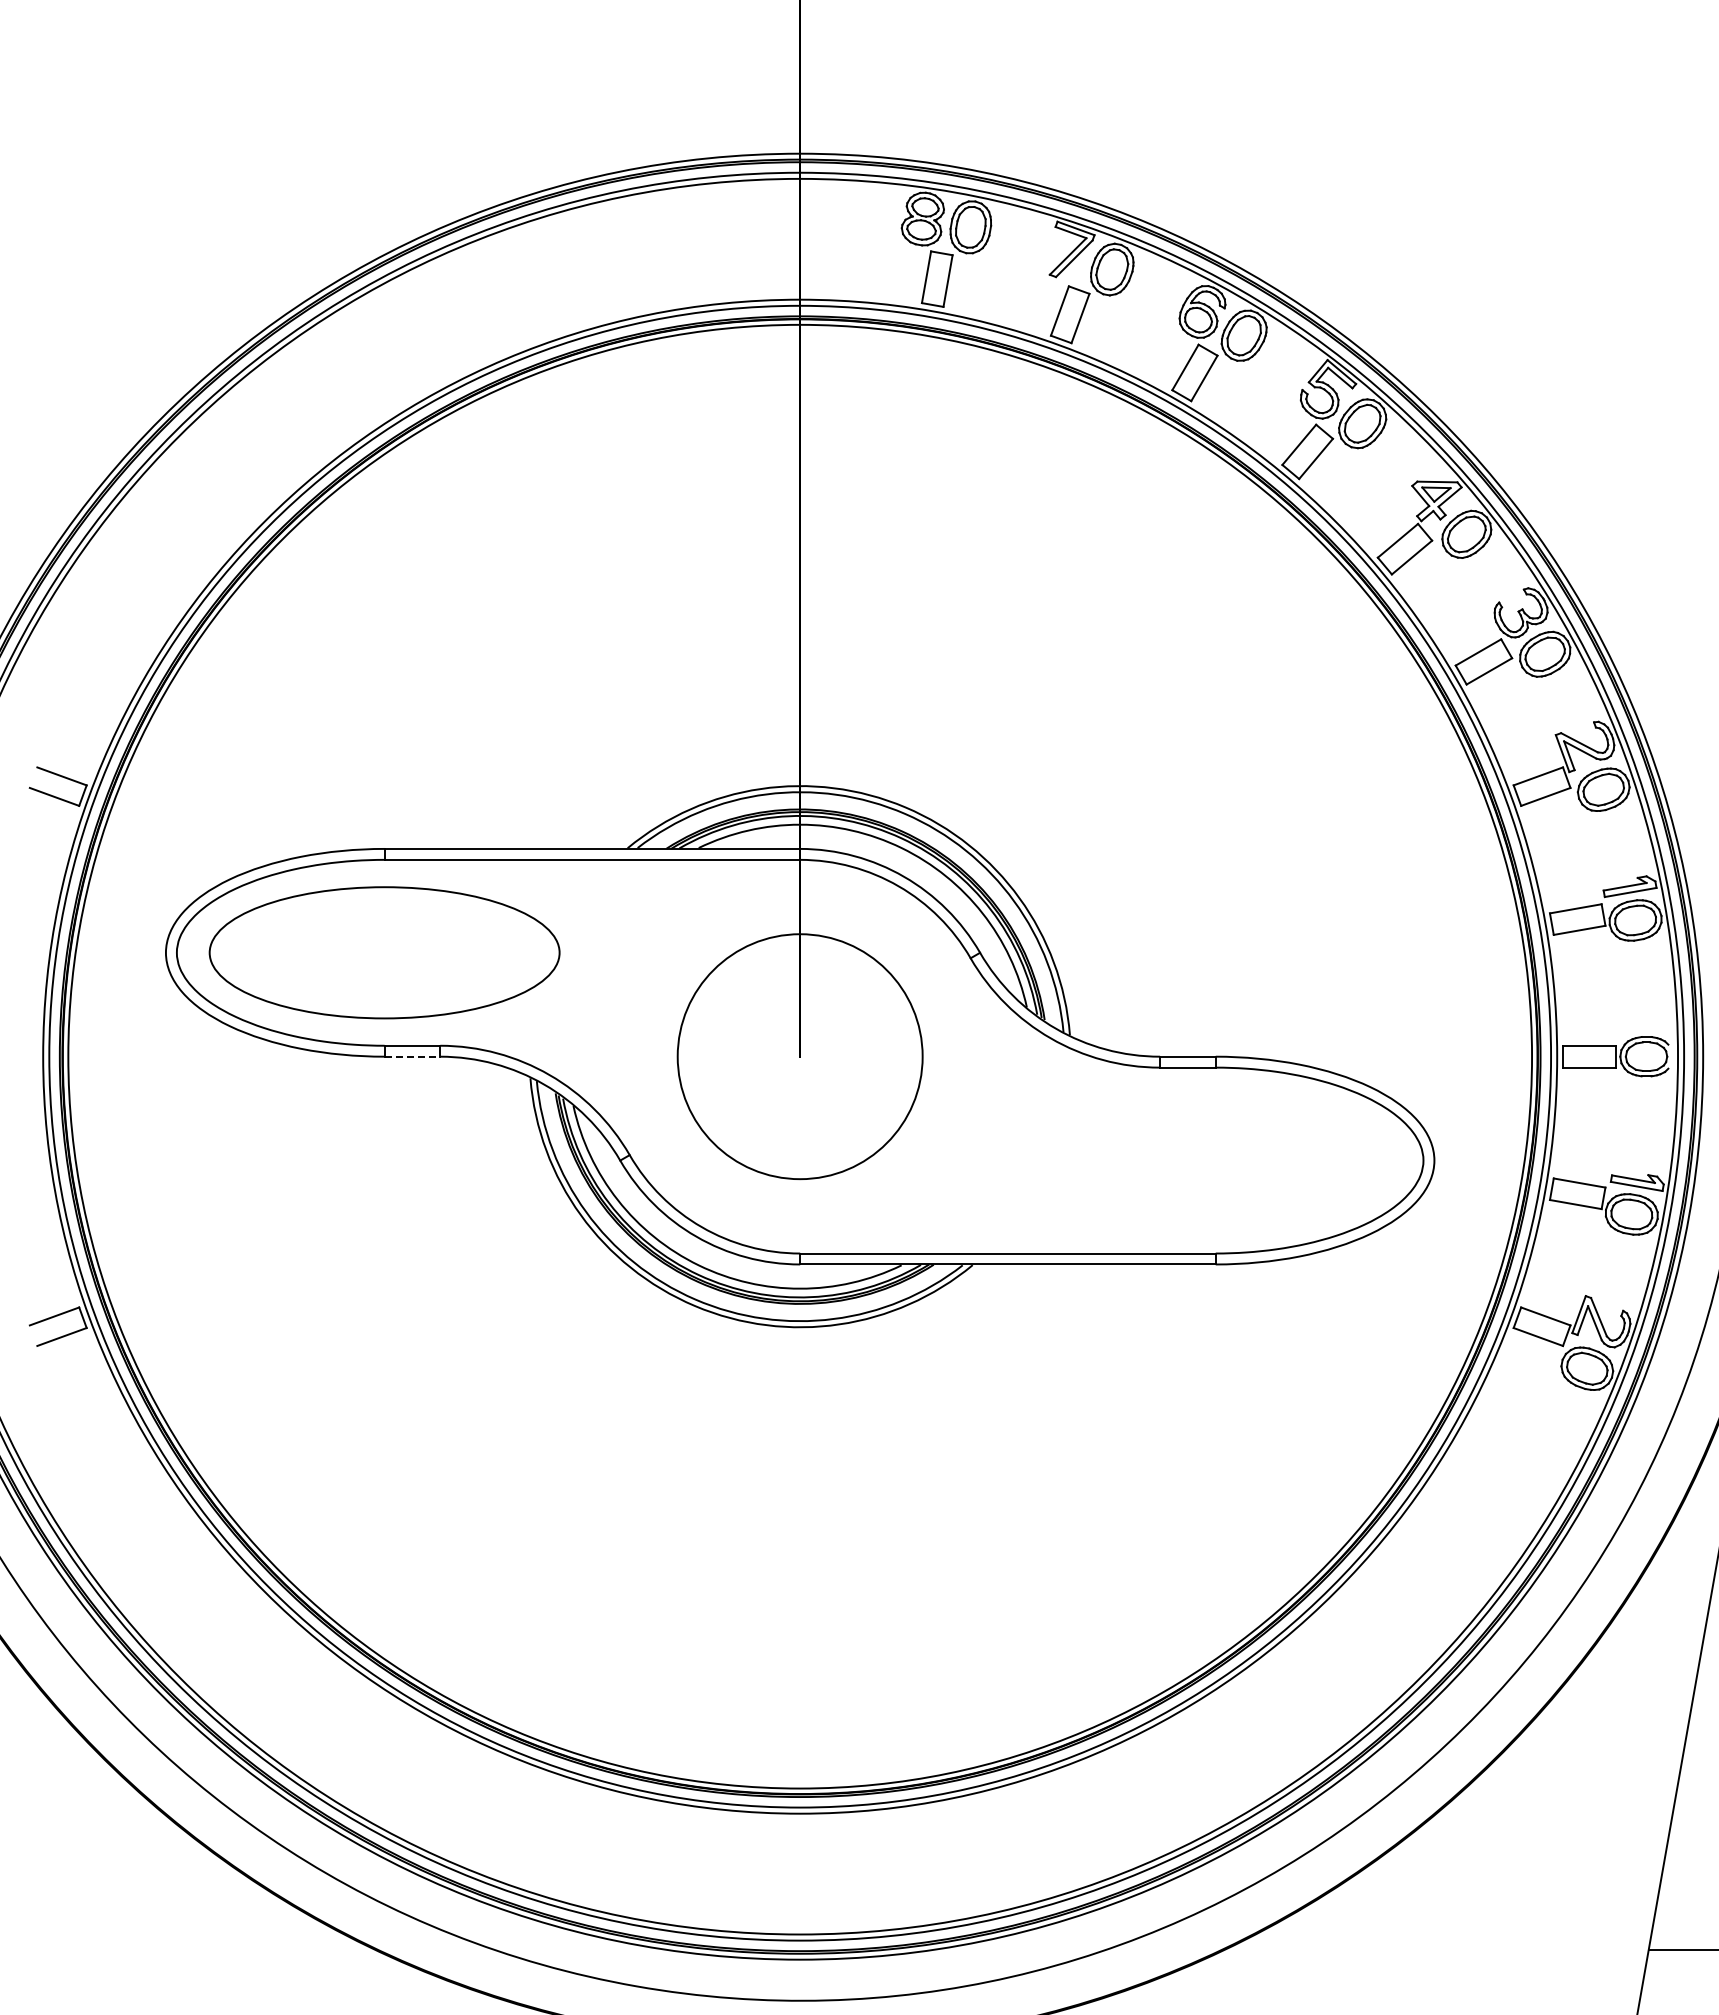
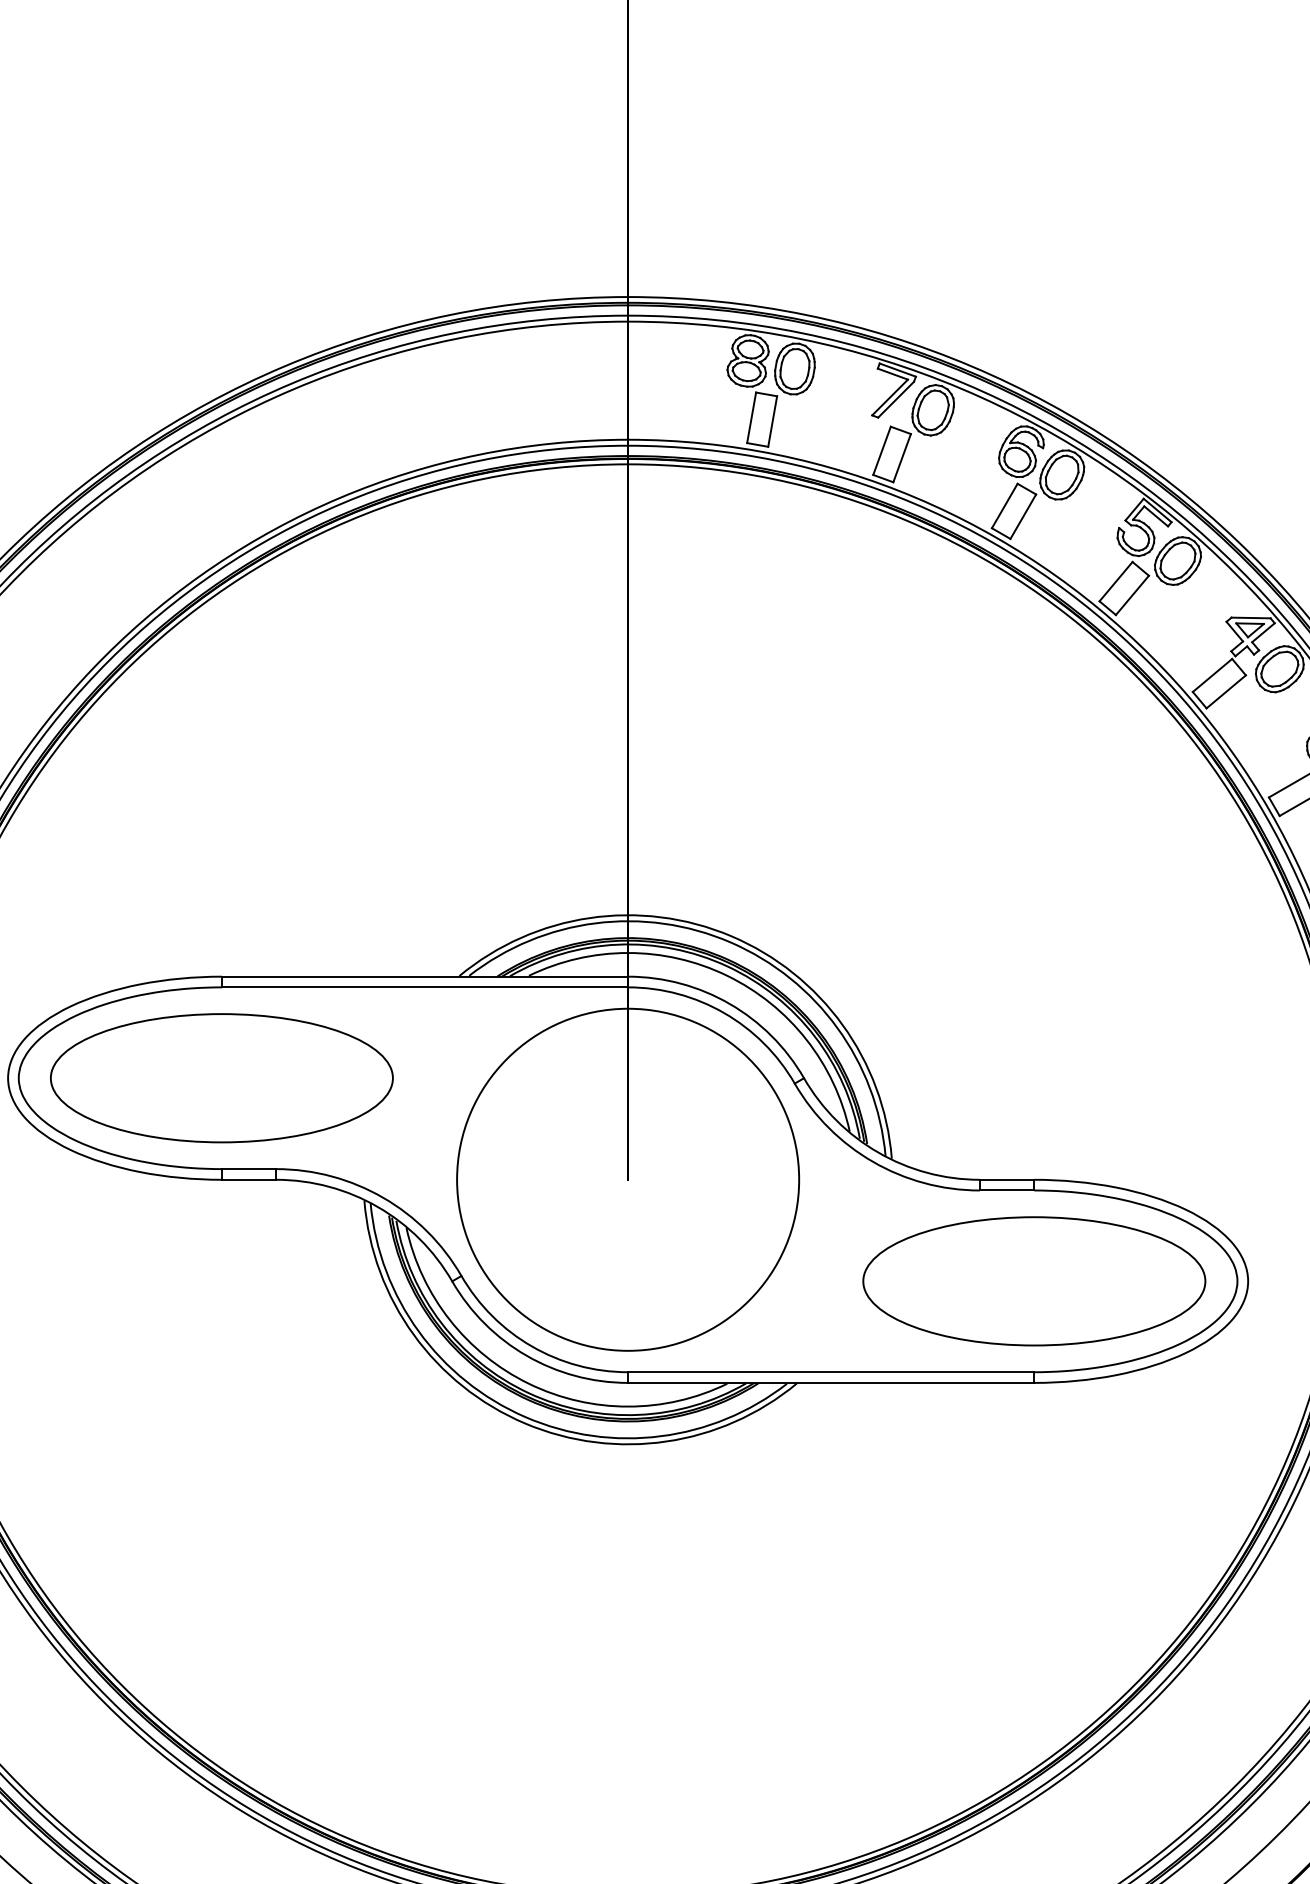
line: (412, 1056) -> (249, 1179), dashed -> solid
circle: (800, 1056) -> (628, 1179), size x1.43
part: (1215, 1160) -> (1034, 1281), added

